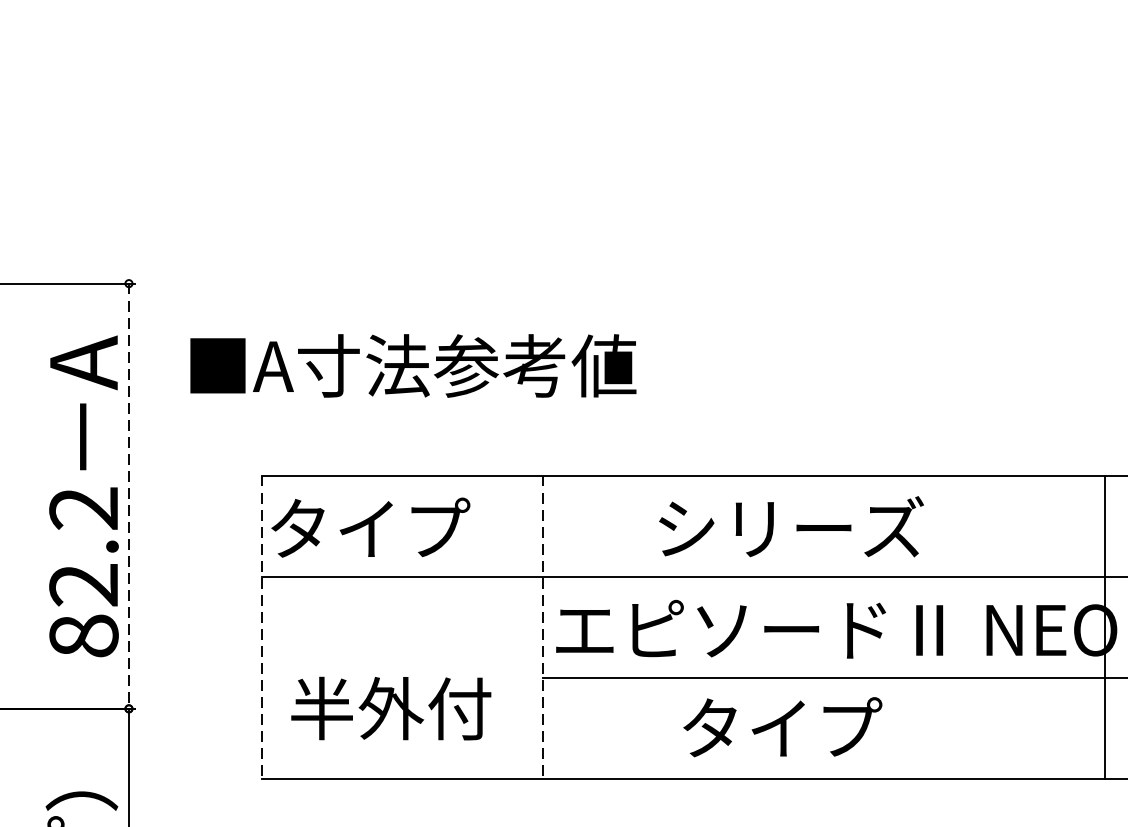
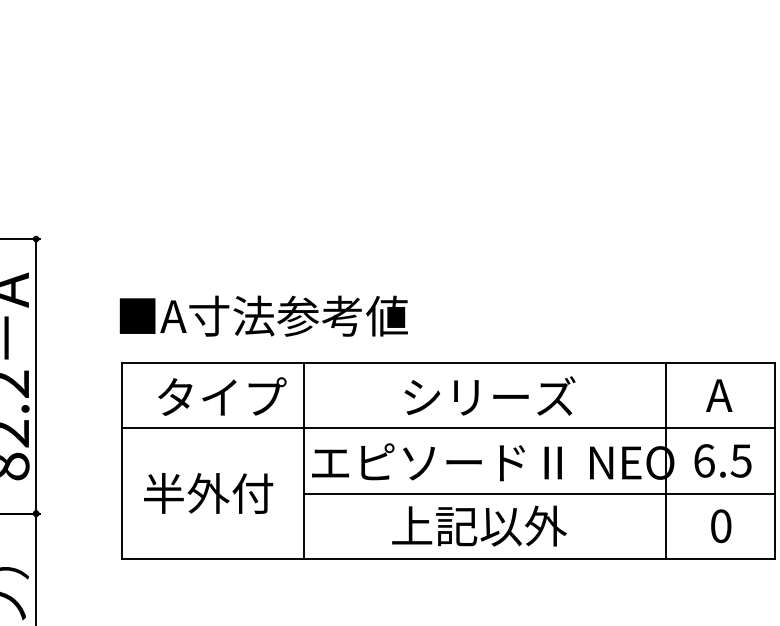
text: (412, 364) -> (263, 315), moved
line: (129, 496) -> (36, 376), dashed -> solid
text: (790, 525) -> (489, 395), moved
text: (371, 527) -> (222, 396), moved
line: (262, 626) -> (122, 460), dashed -> solid
line: (542, 626) -> (303, 460), dashed -> solid
text: (391, 708) -> (208, 493), moved
text: (815, 727) -> (479, 525), タイプ -> 上記以外

